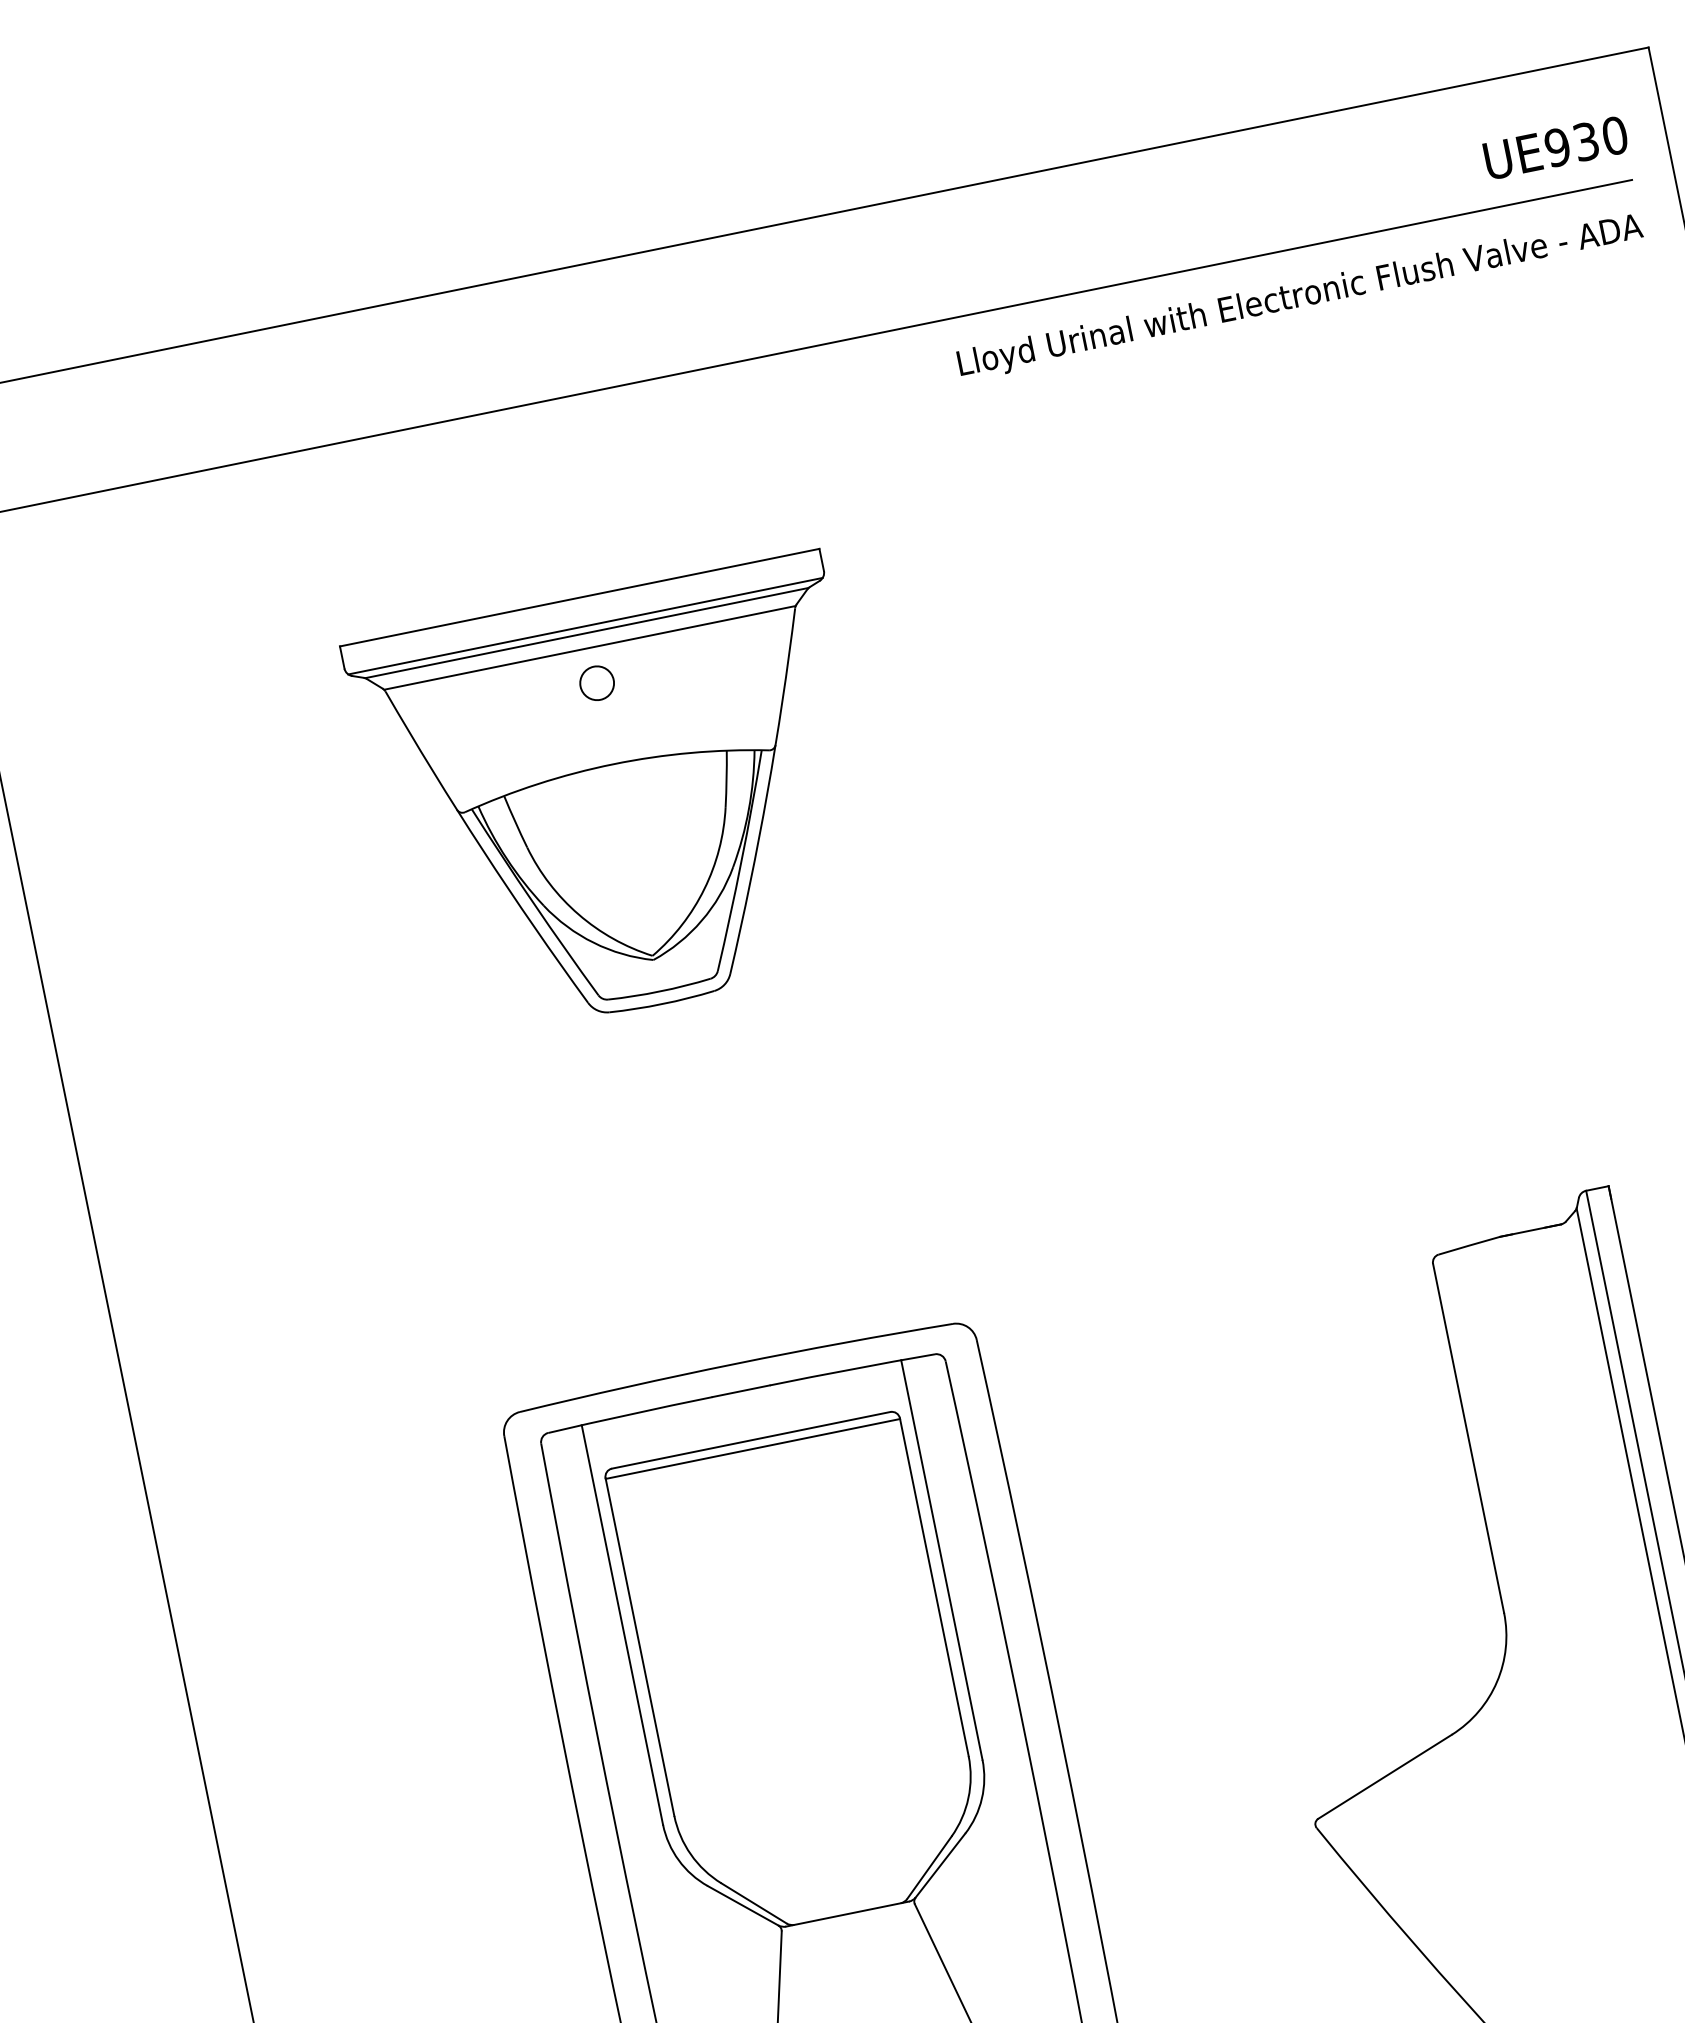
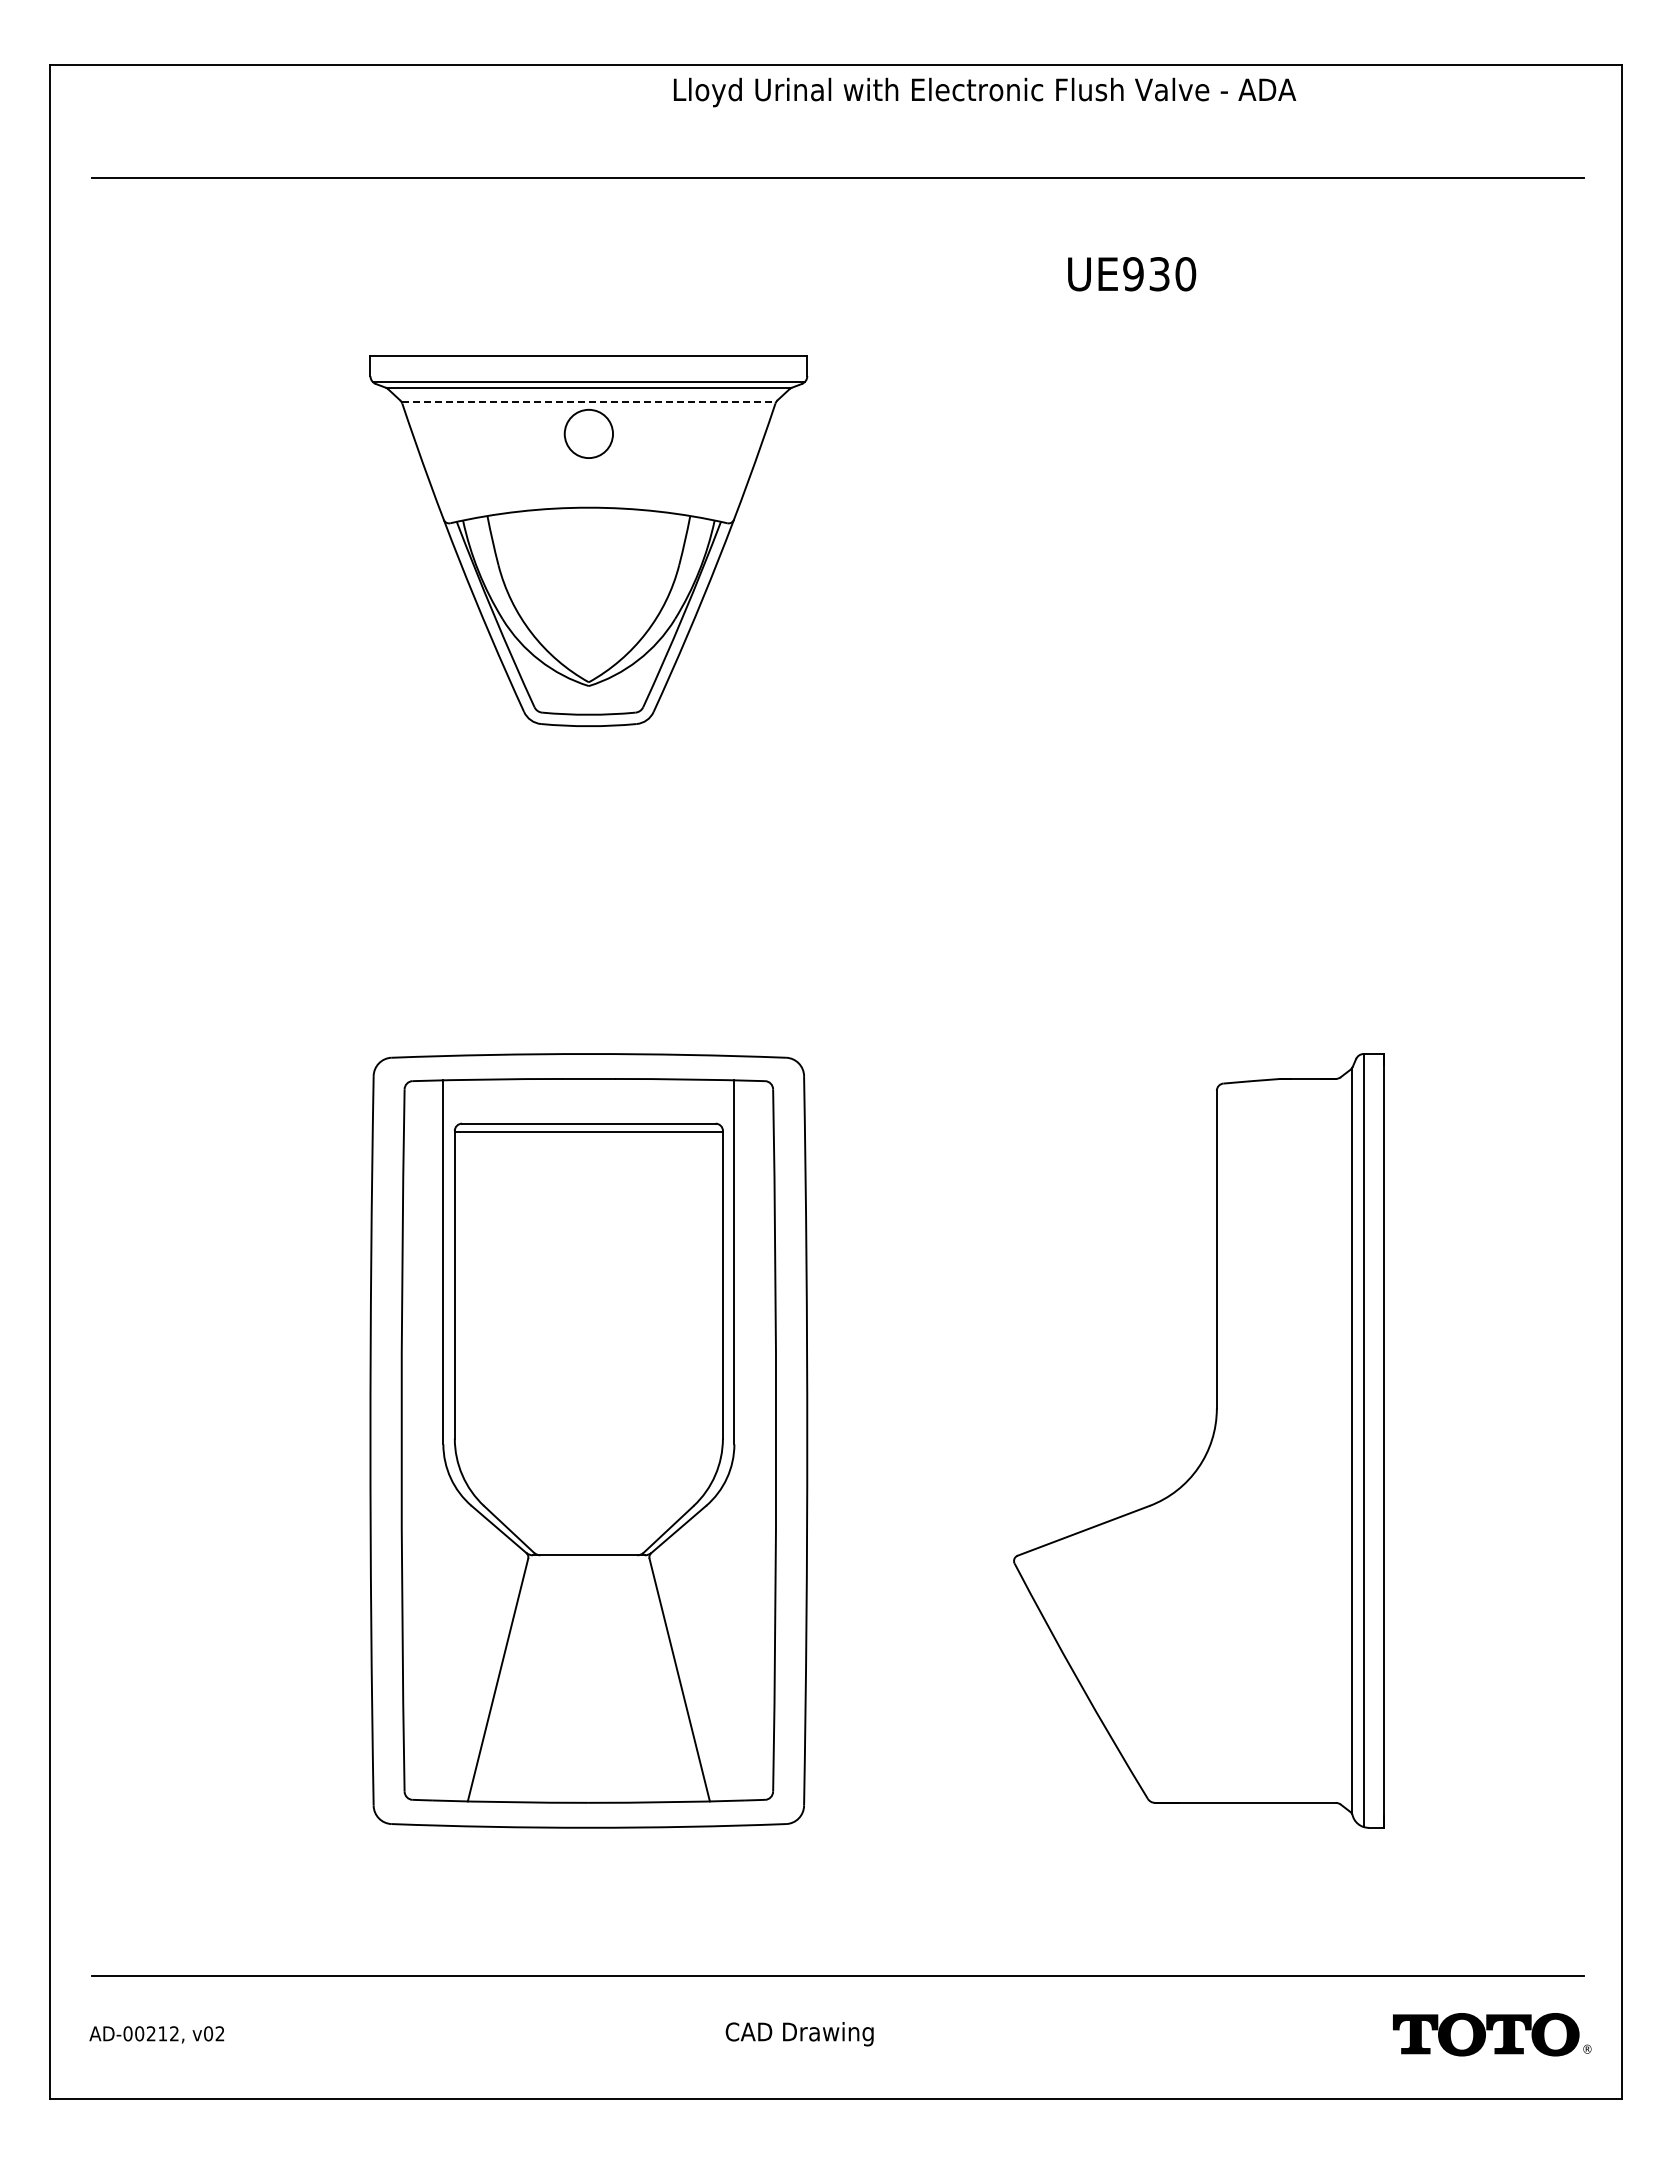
text: (1556, 148) -> (1132, 274), moved
text: (1301, 297) -> (985, 92), moved
line: (590, 647) -> (589, 401), solid -> dashed
circle: (596, 682) -> (588, 433), size x1.6

